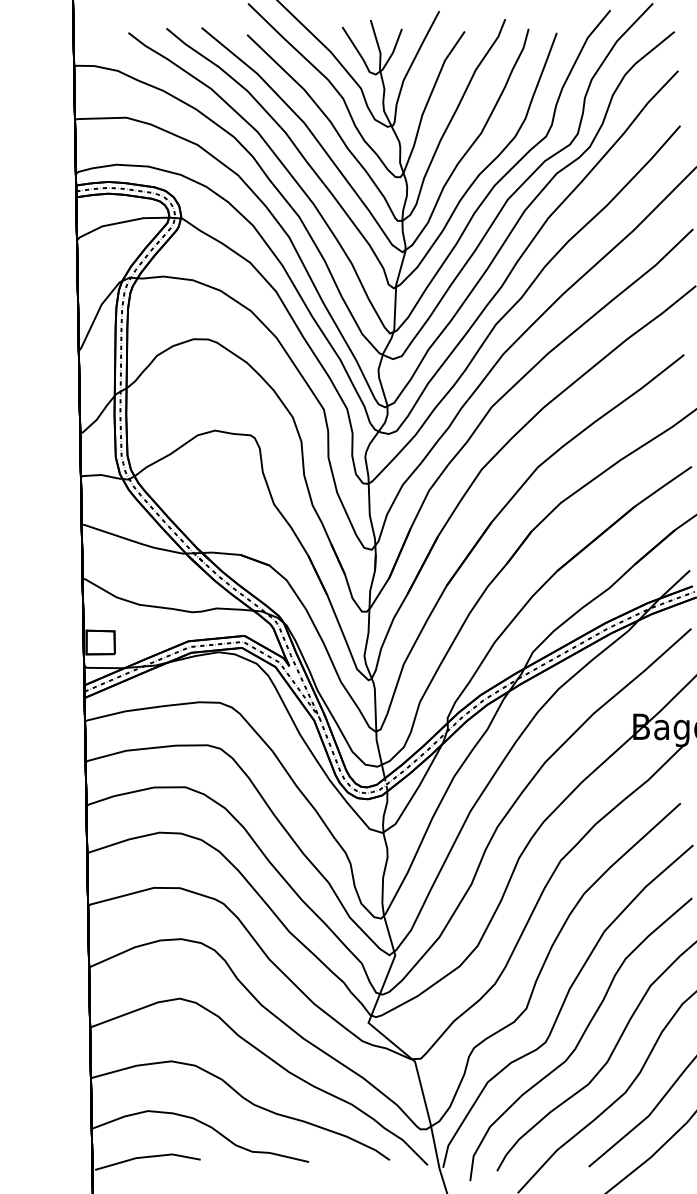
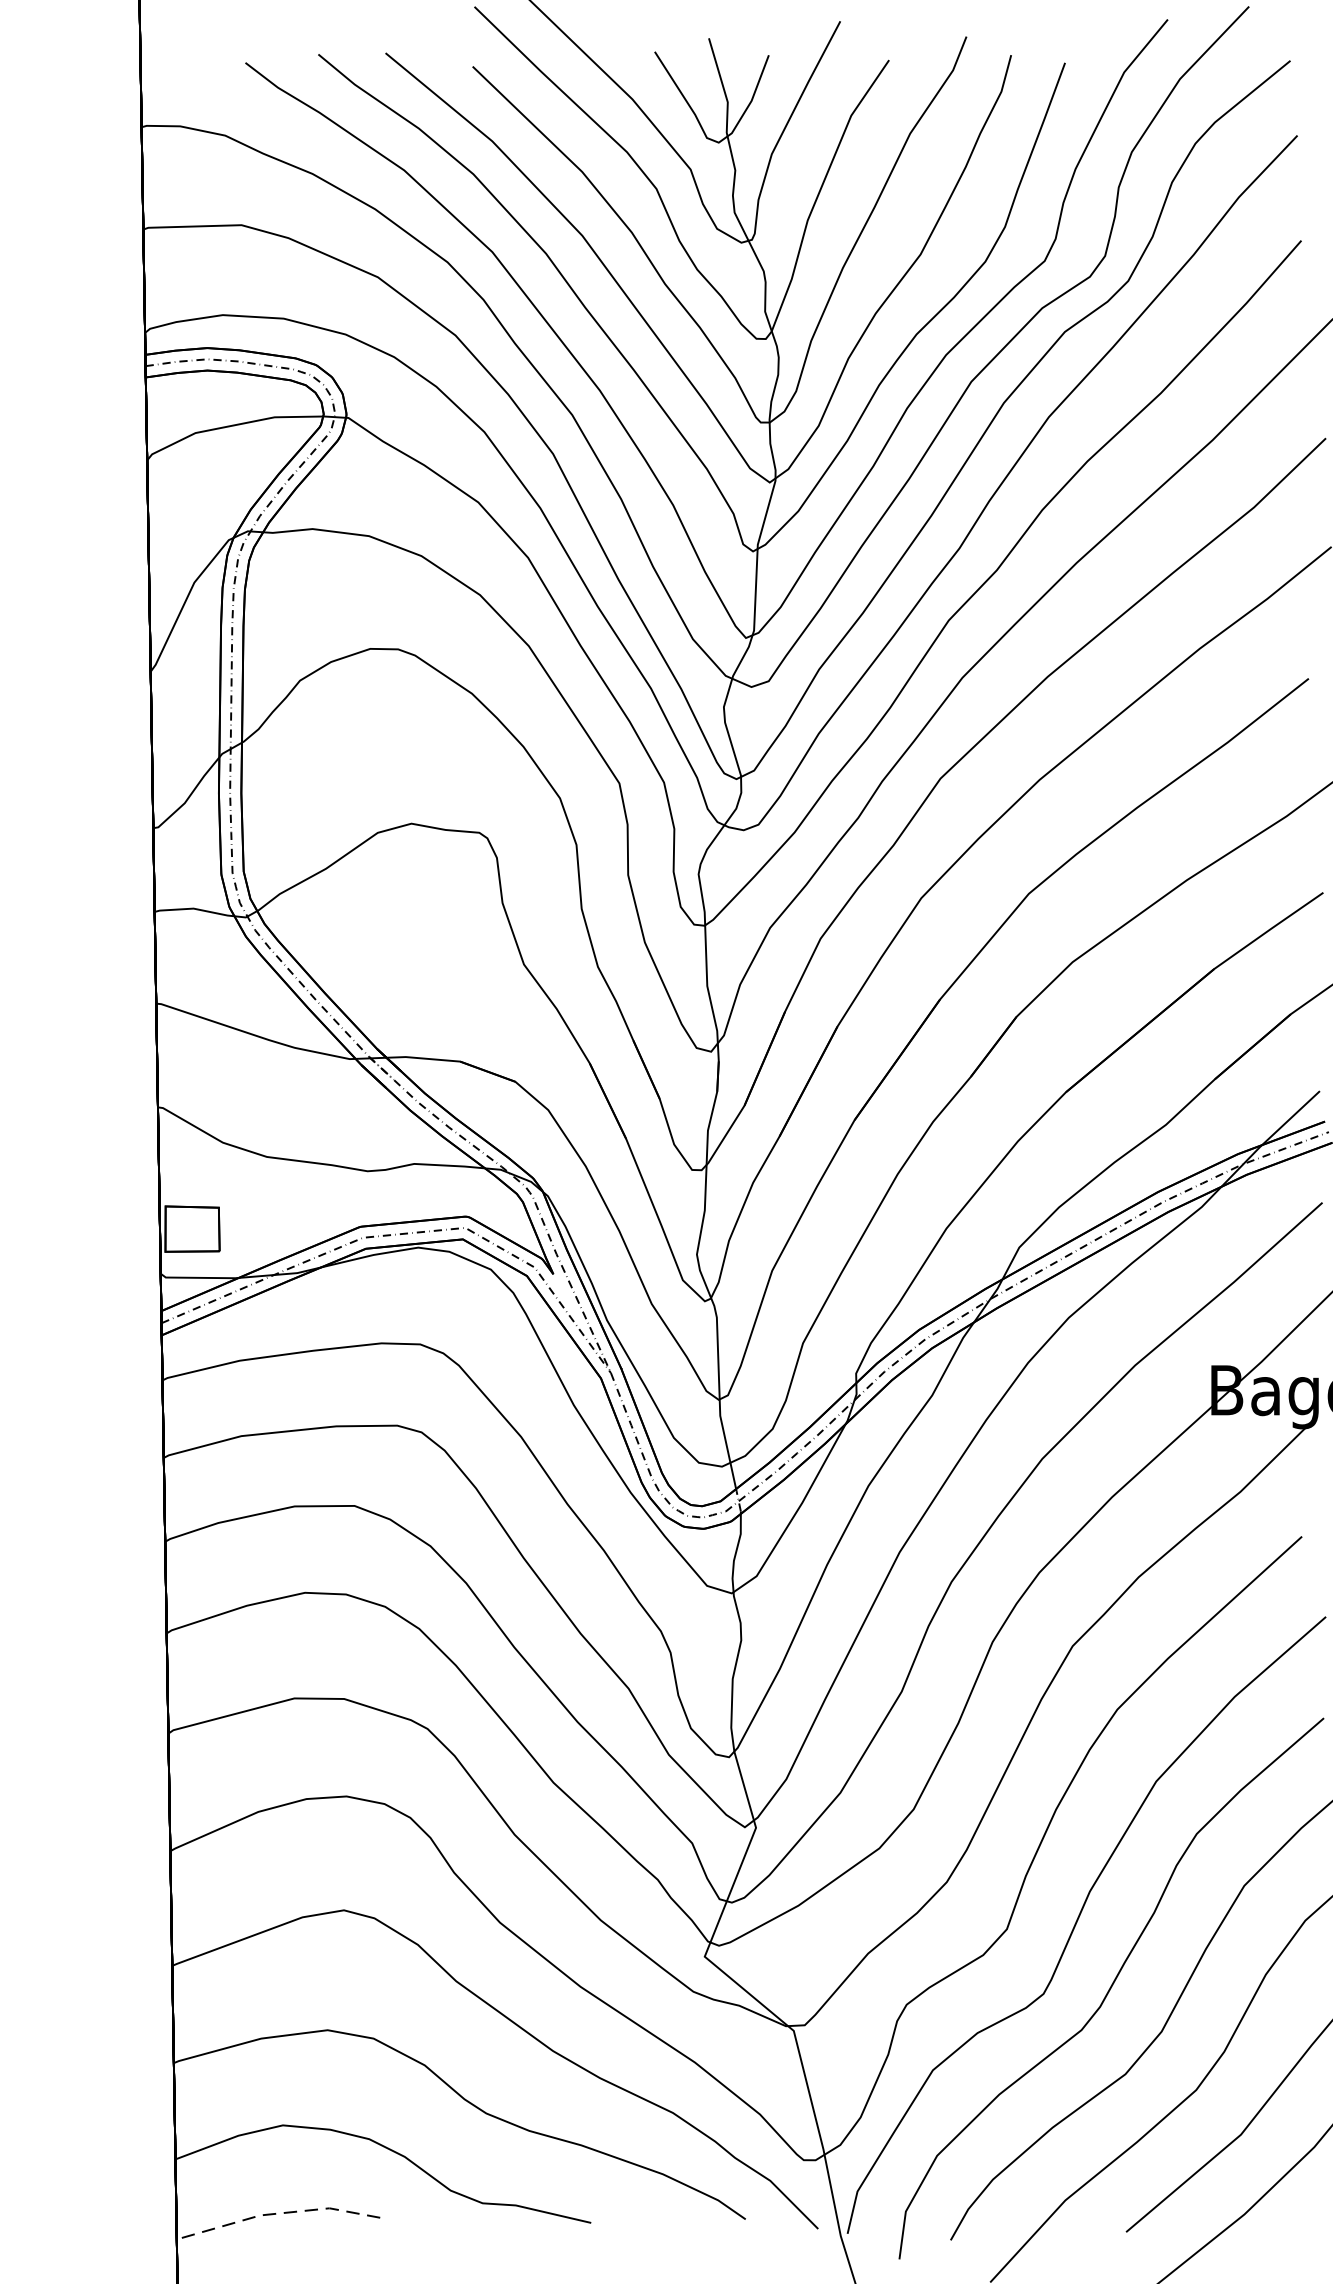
line: (147, 1156) -> (282, 2212), solid -> dashed

